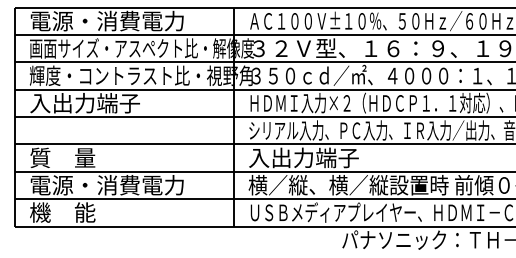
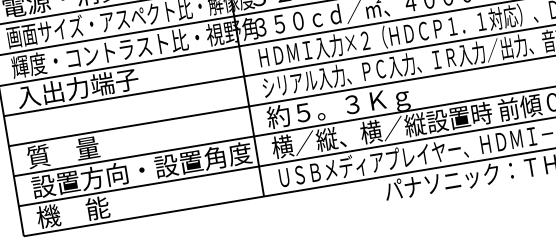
text: (312, 158) -> (337, 107), 入出力端子 -> 約５。３Ｋｇ
text: (129, 184) -> (141, 169), 電源・消費電力 -> 設置方向・設置角度

